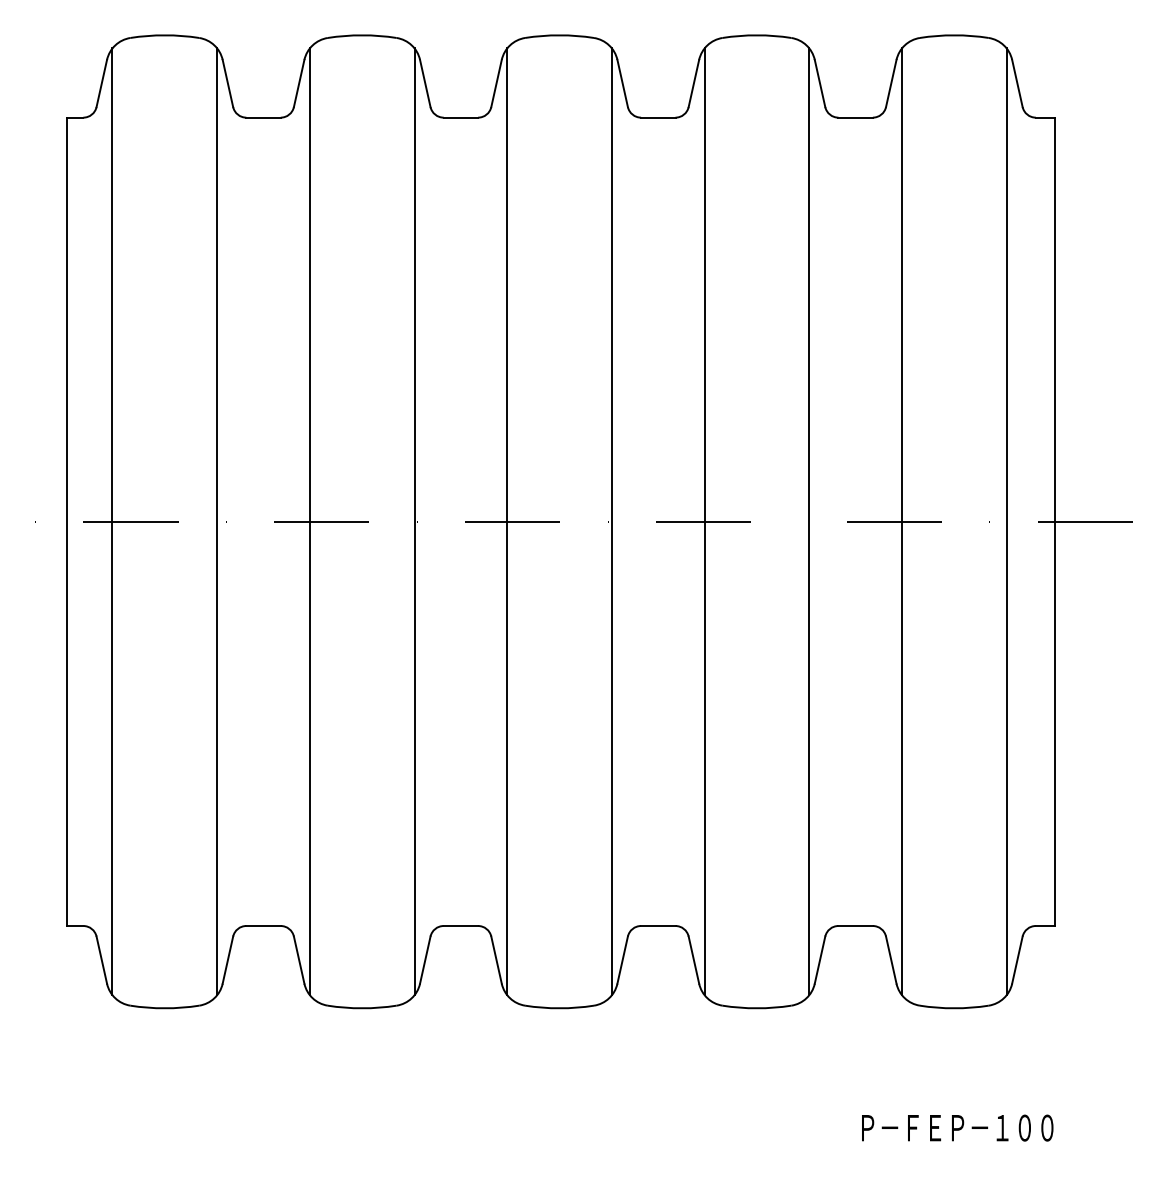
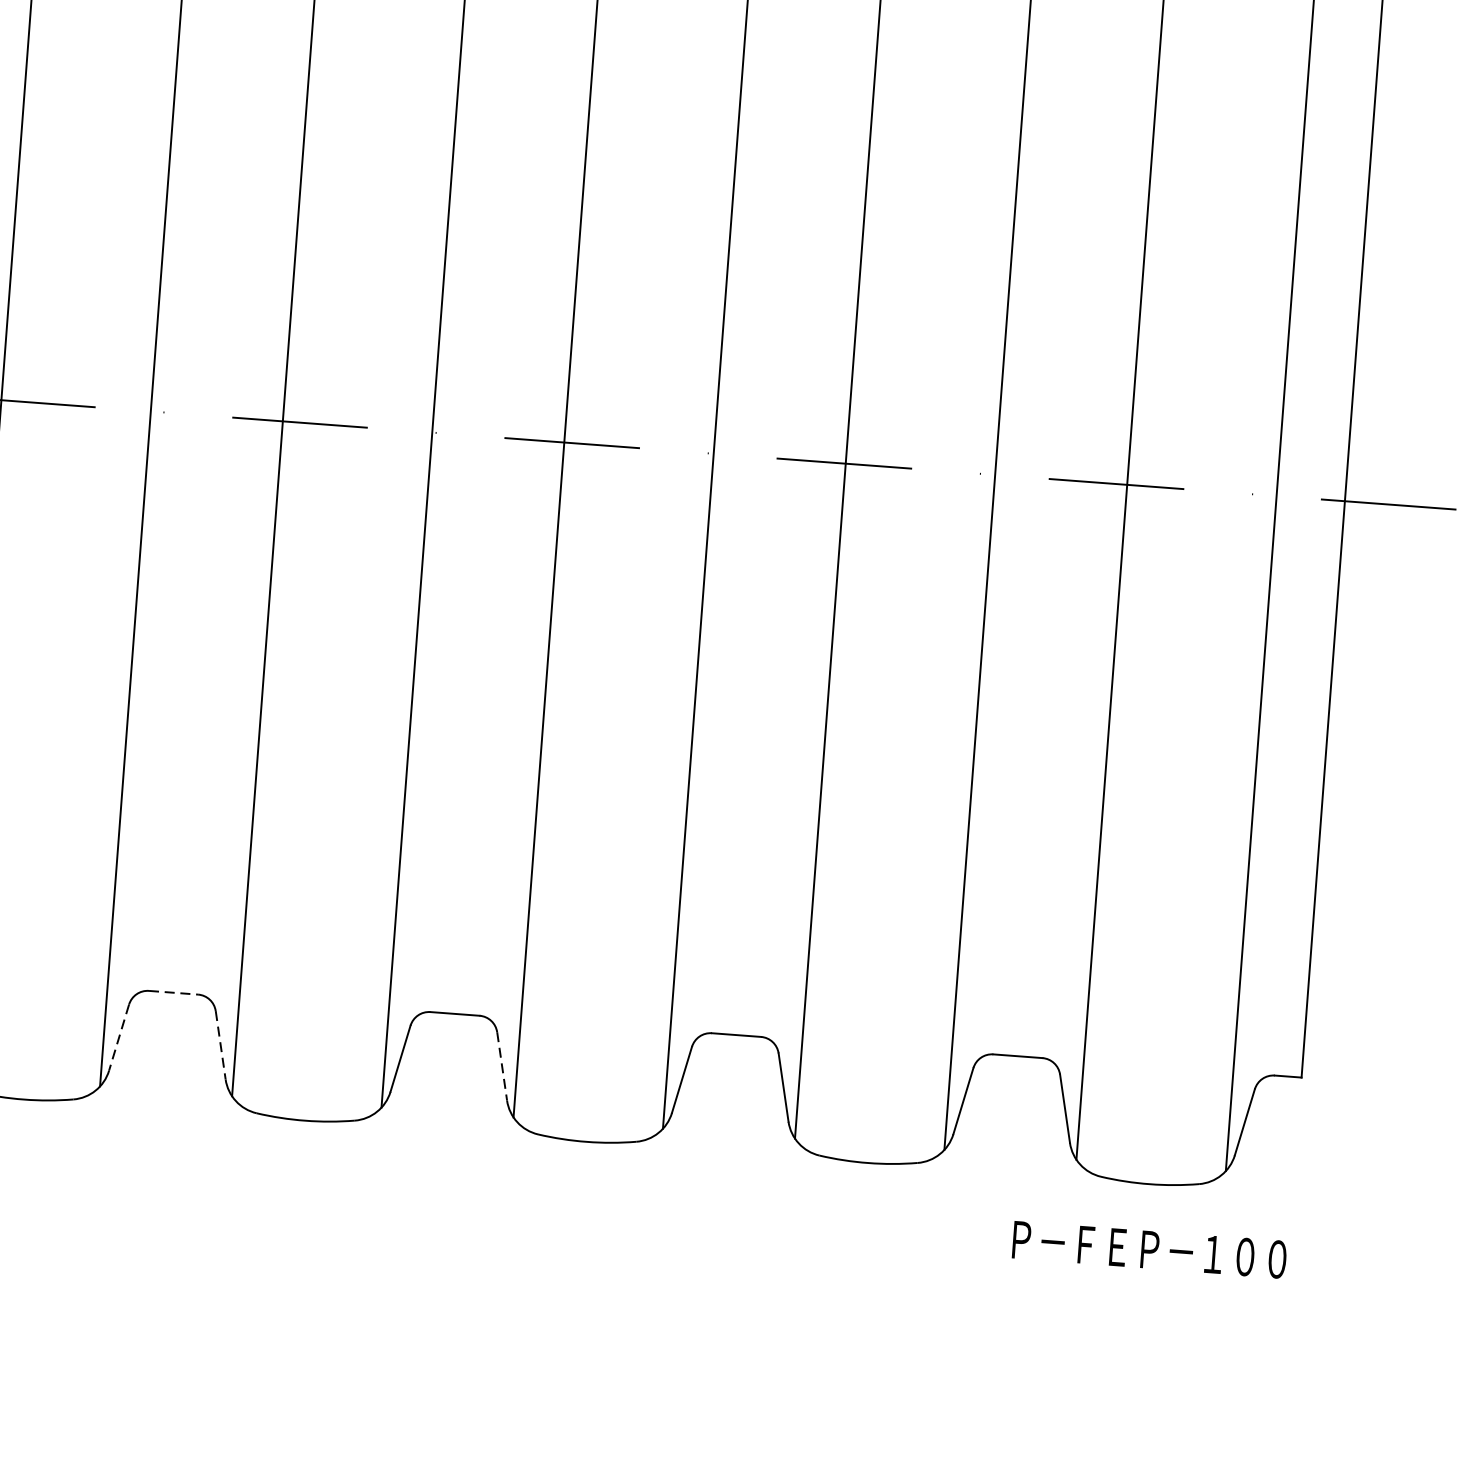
line: (264, 926) -> (174, 993), solid -> dashed
line: (227, 960) -> (118, 1038), solid -> dashed
line: (299, 960) -> (221, 1045), solid -> dashed
line: (496, 960) -> (502, 1066), solid -> dashed
text: (957, 1127) -> (1149, 1248), moved

